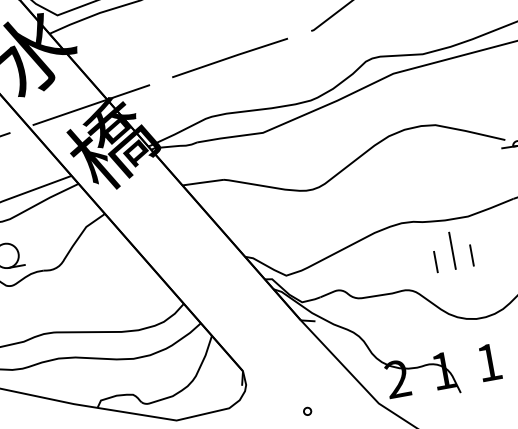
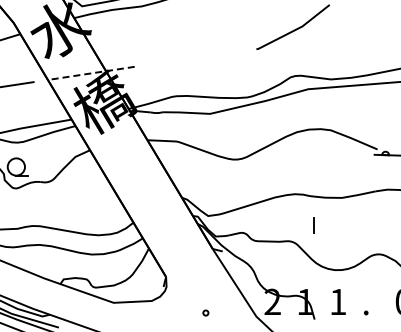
line: (229, 57) -> (196, 57), removed
line: (91, 104) -> (94, 72), solid -> dashed
line: (451, 250) -> (326, 219), removed
line: (471, 255) -> (339, 225), removed

